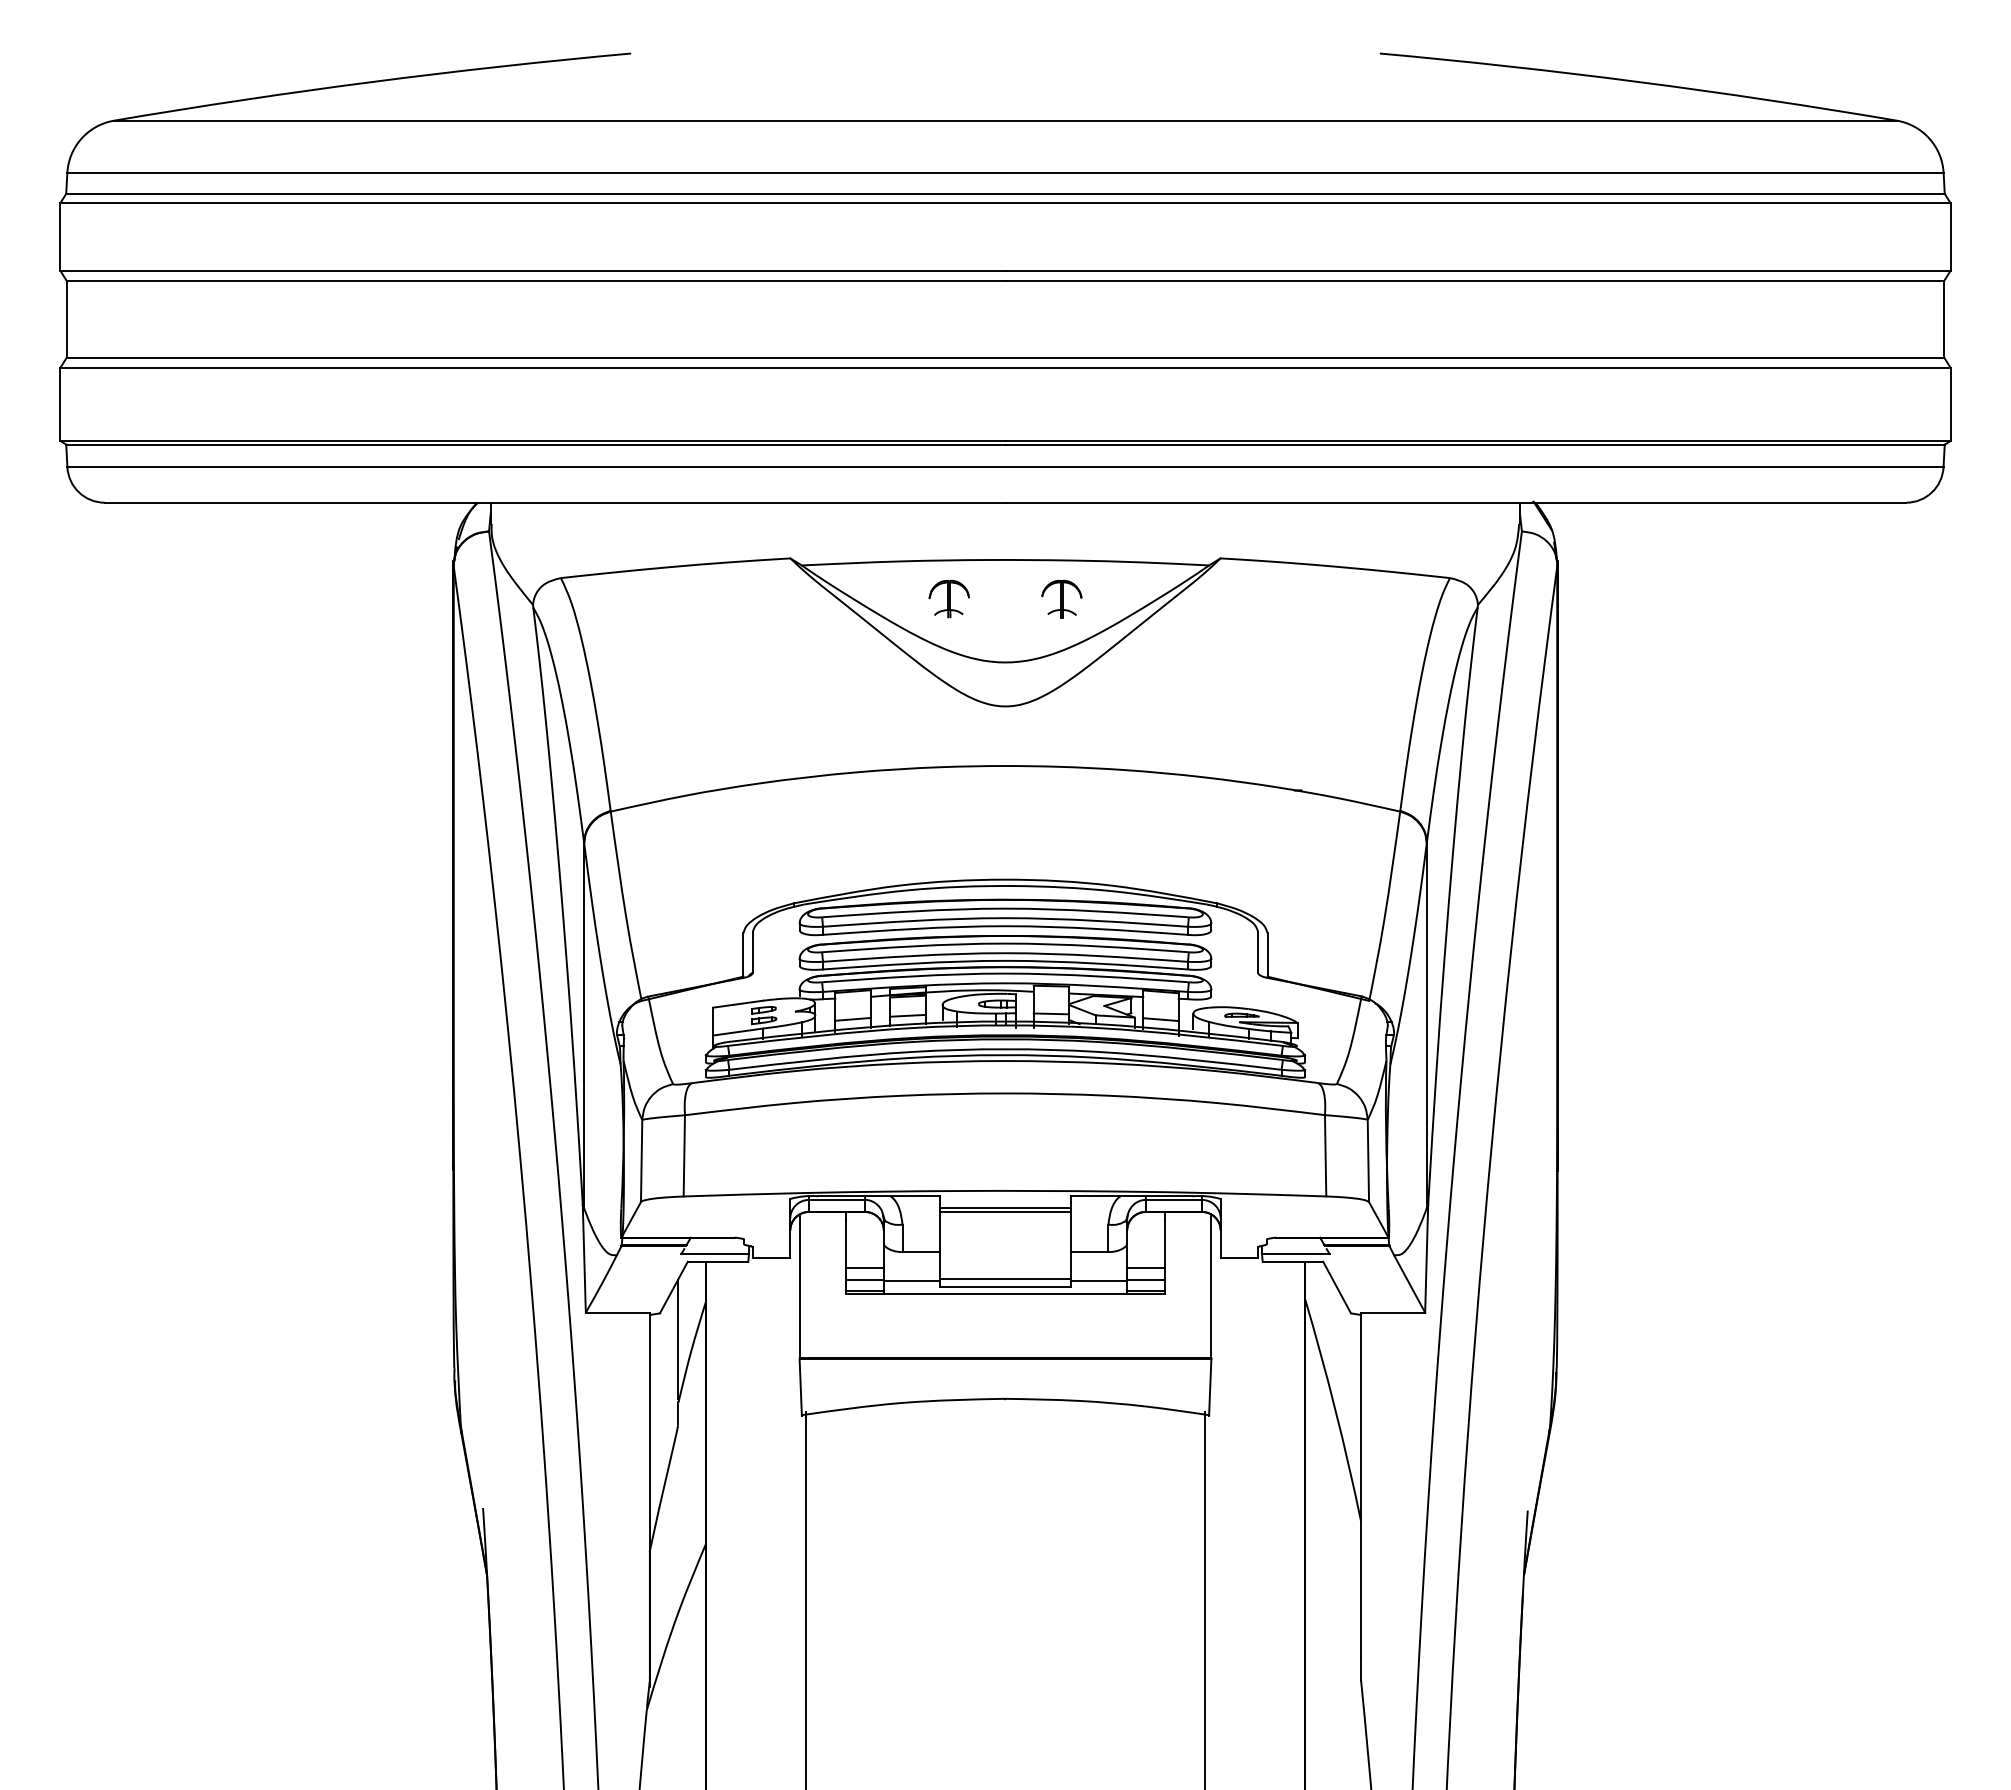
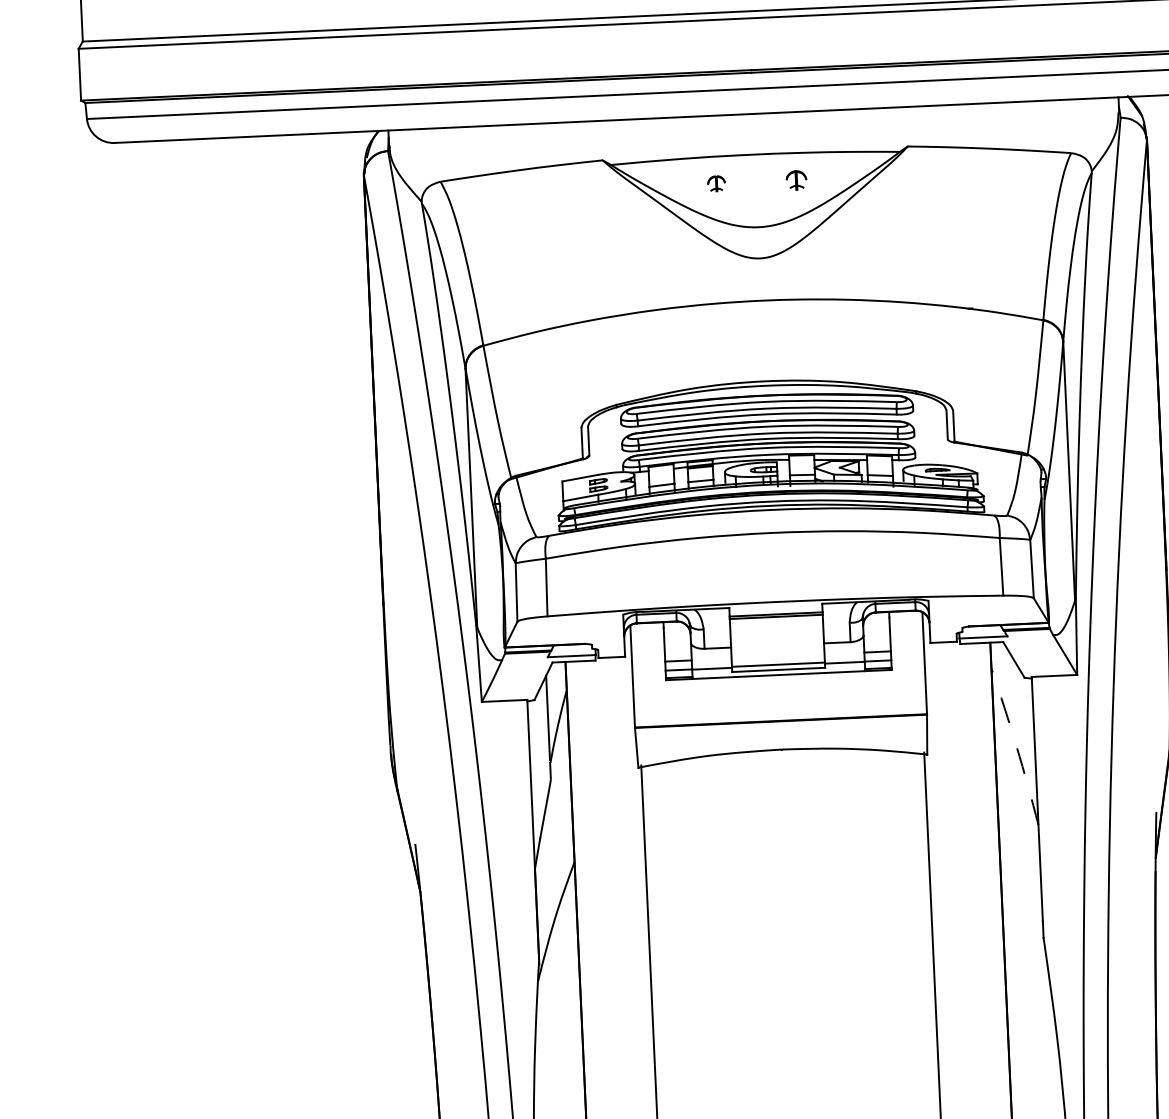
part: (948, 598) -> (716, 183), size x0.6
part: (1061, 598) -> (796, 180), size x0.7
arc: (1335, 1410) -> (1016, 747), solid -> dashed

